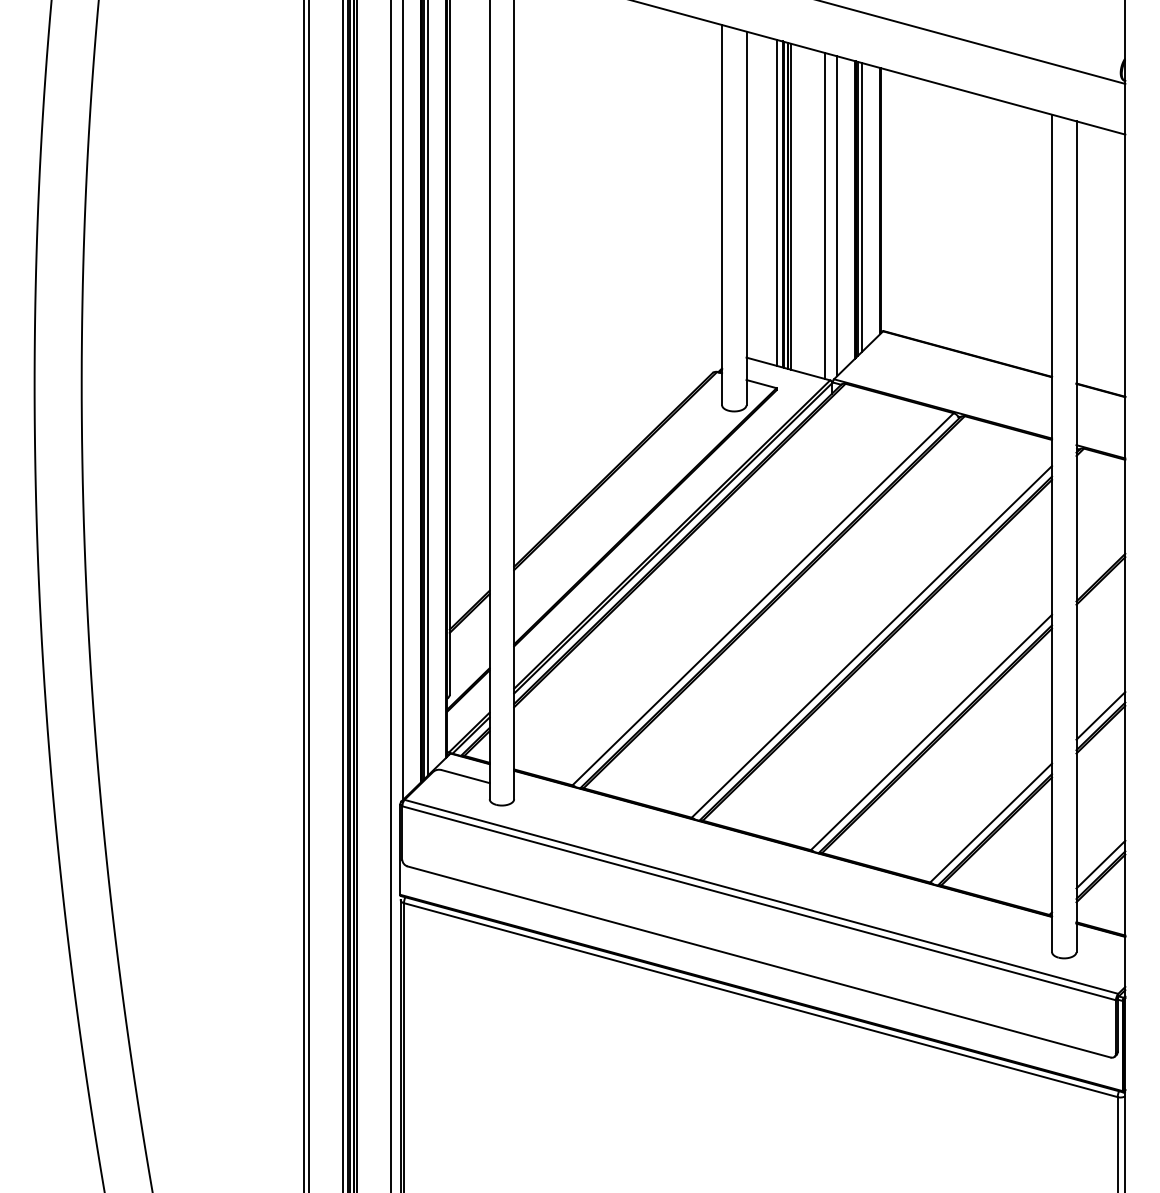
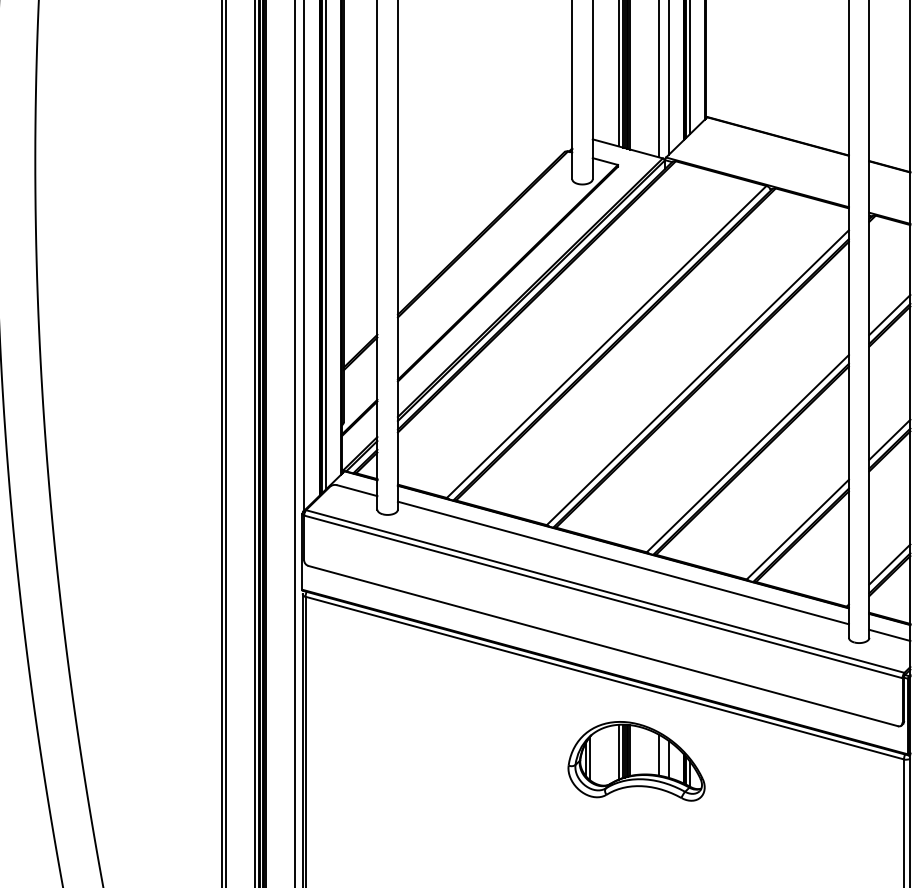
line: (1100, 566) -> (889, 314), added
line: (783, 862) -> (623, 562), added
line: (1100, 948) -> (889, 634), added
part: (798, 1099) -> (636, 761), added

